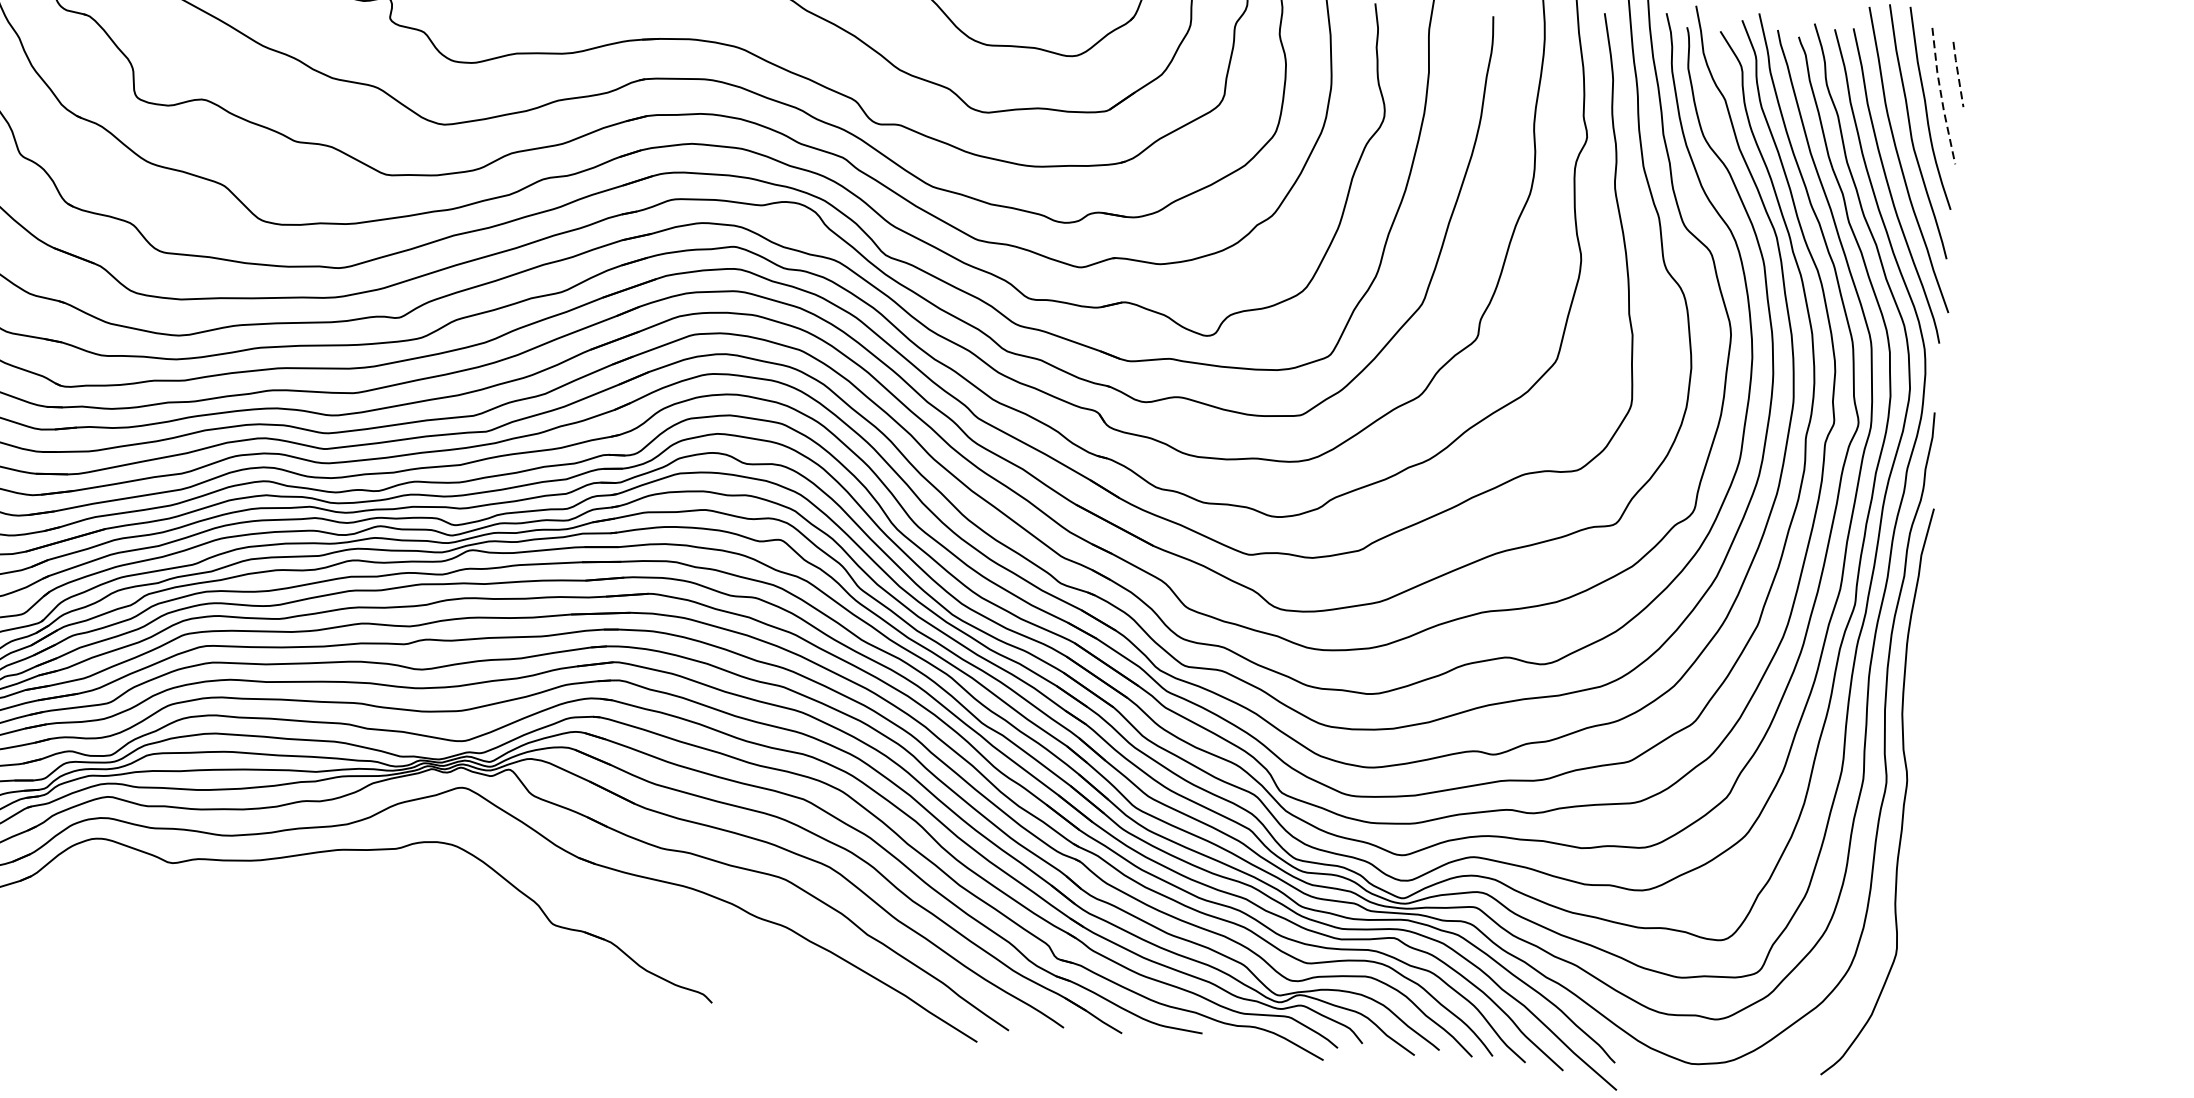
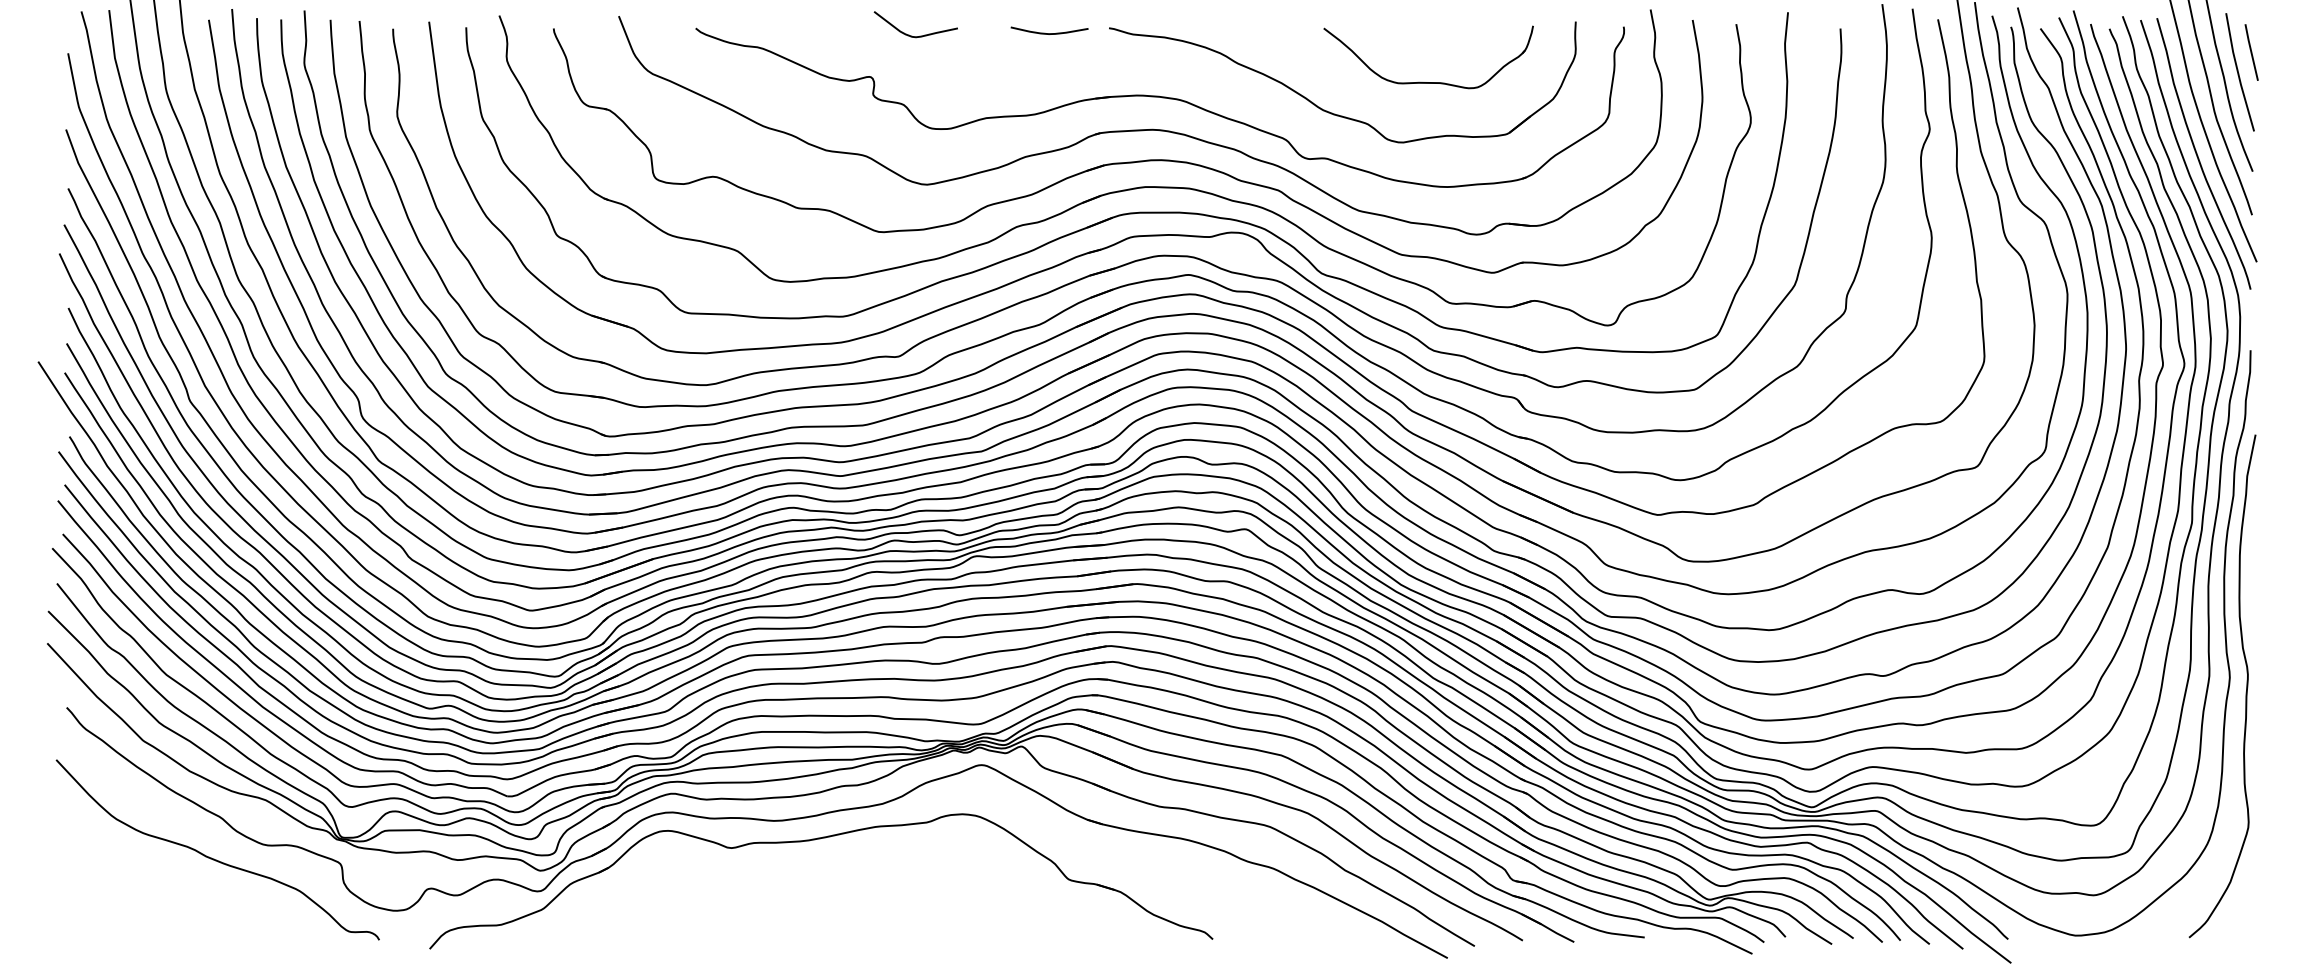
line: (1958, 73) -> (2251, 51), dashed -> solid
line: (1941, 97) -> (2238, 73), dashed -> solid

